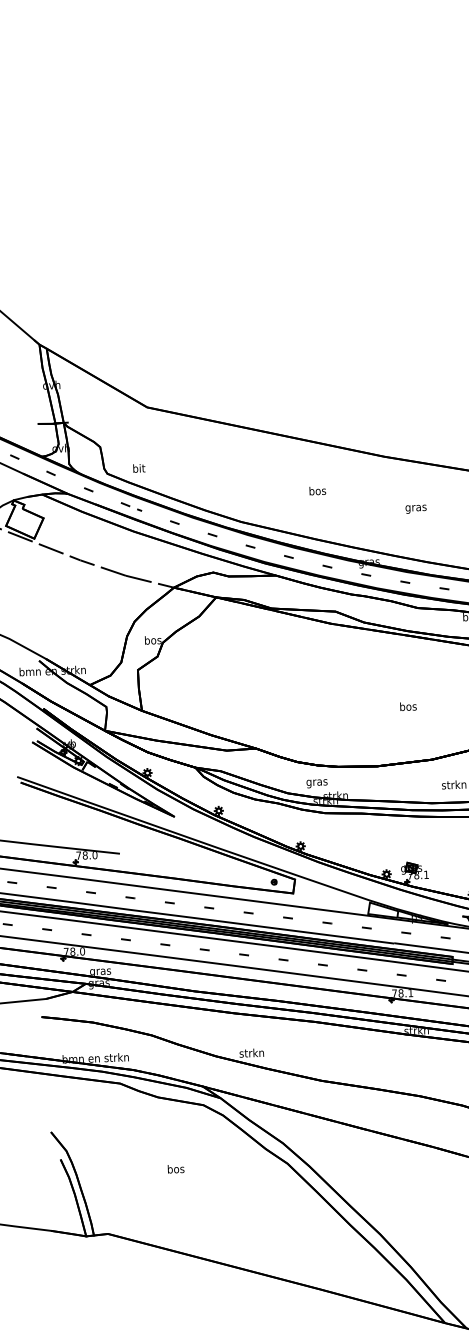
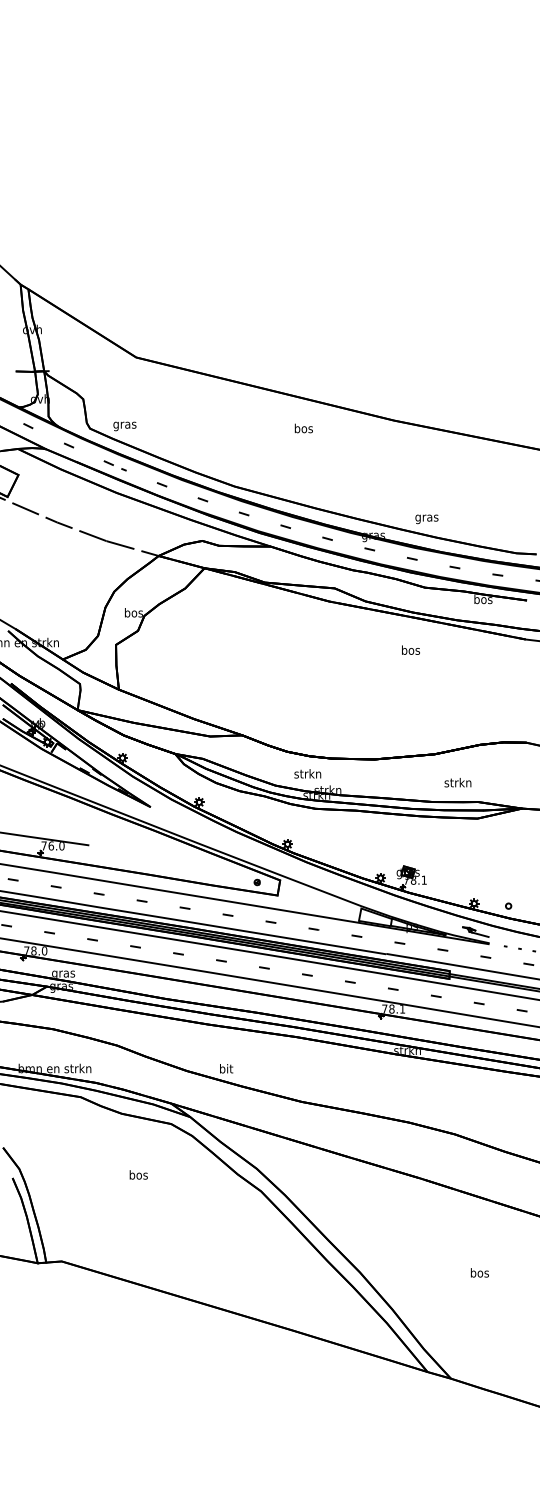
text: (138, 469) -> (124, 425), bit -> gras
text: (317, 490) -> (303, 428), moved
text: (415, 509) -> (426, 519), moved
text: (407, 705) -> (410, 649), moved
text: (316, 782) -> (307, 774), gras -> strkn
text: (84, 855) -> (50, 845), 78.0 -> 76.0
text: (251, 1052) -> (225, 1068), strkn -> bit
text: (175, 1168) -> (138, 1174), moved

